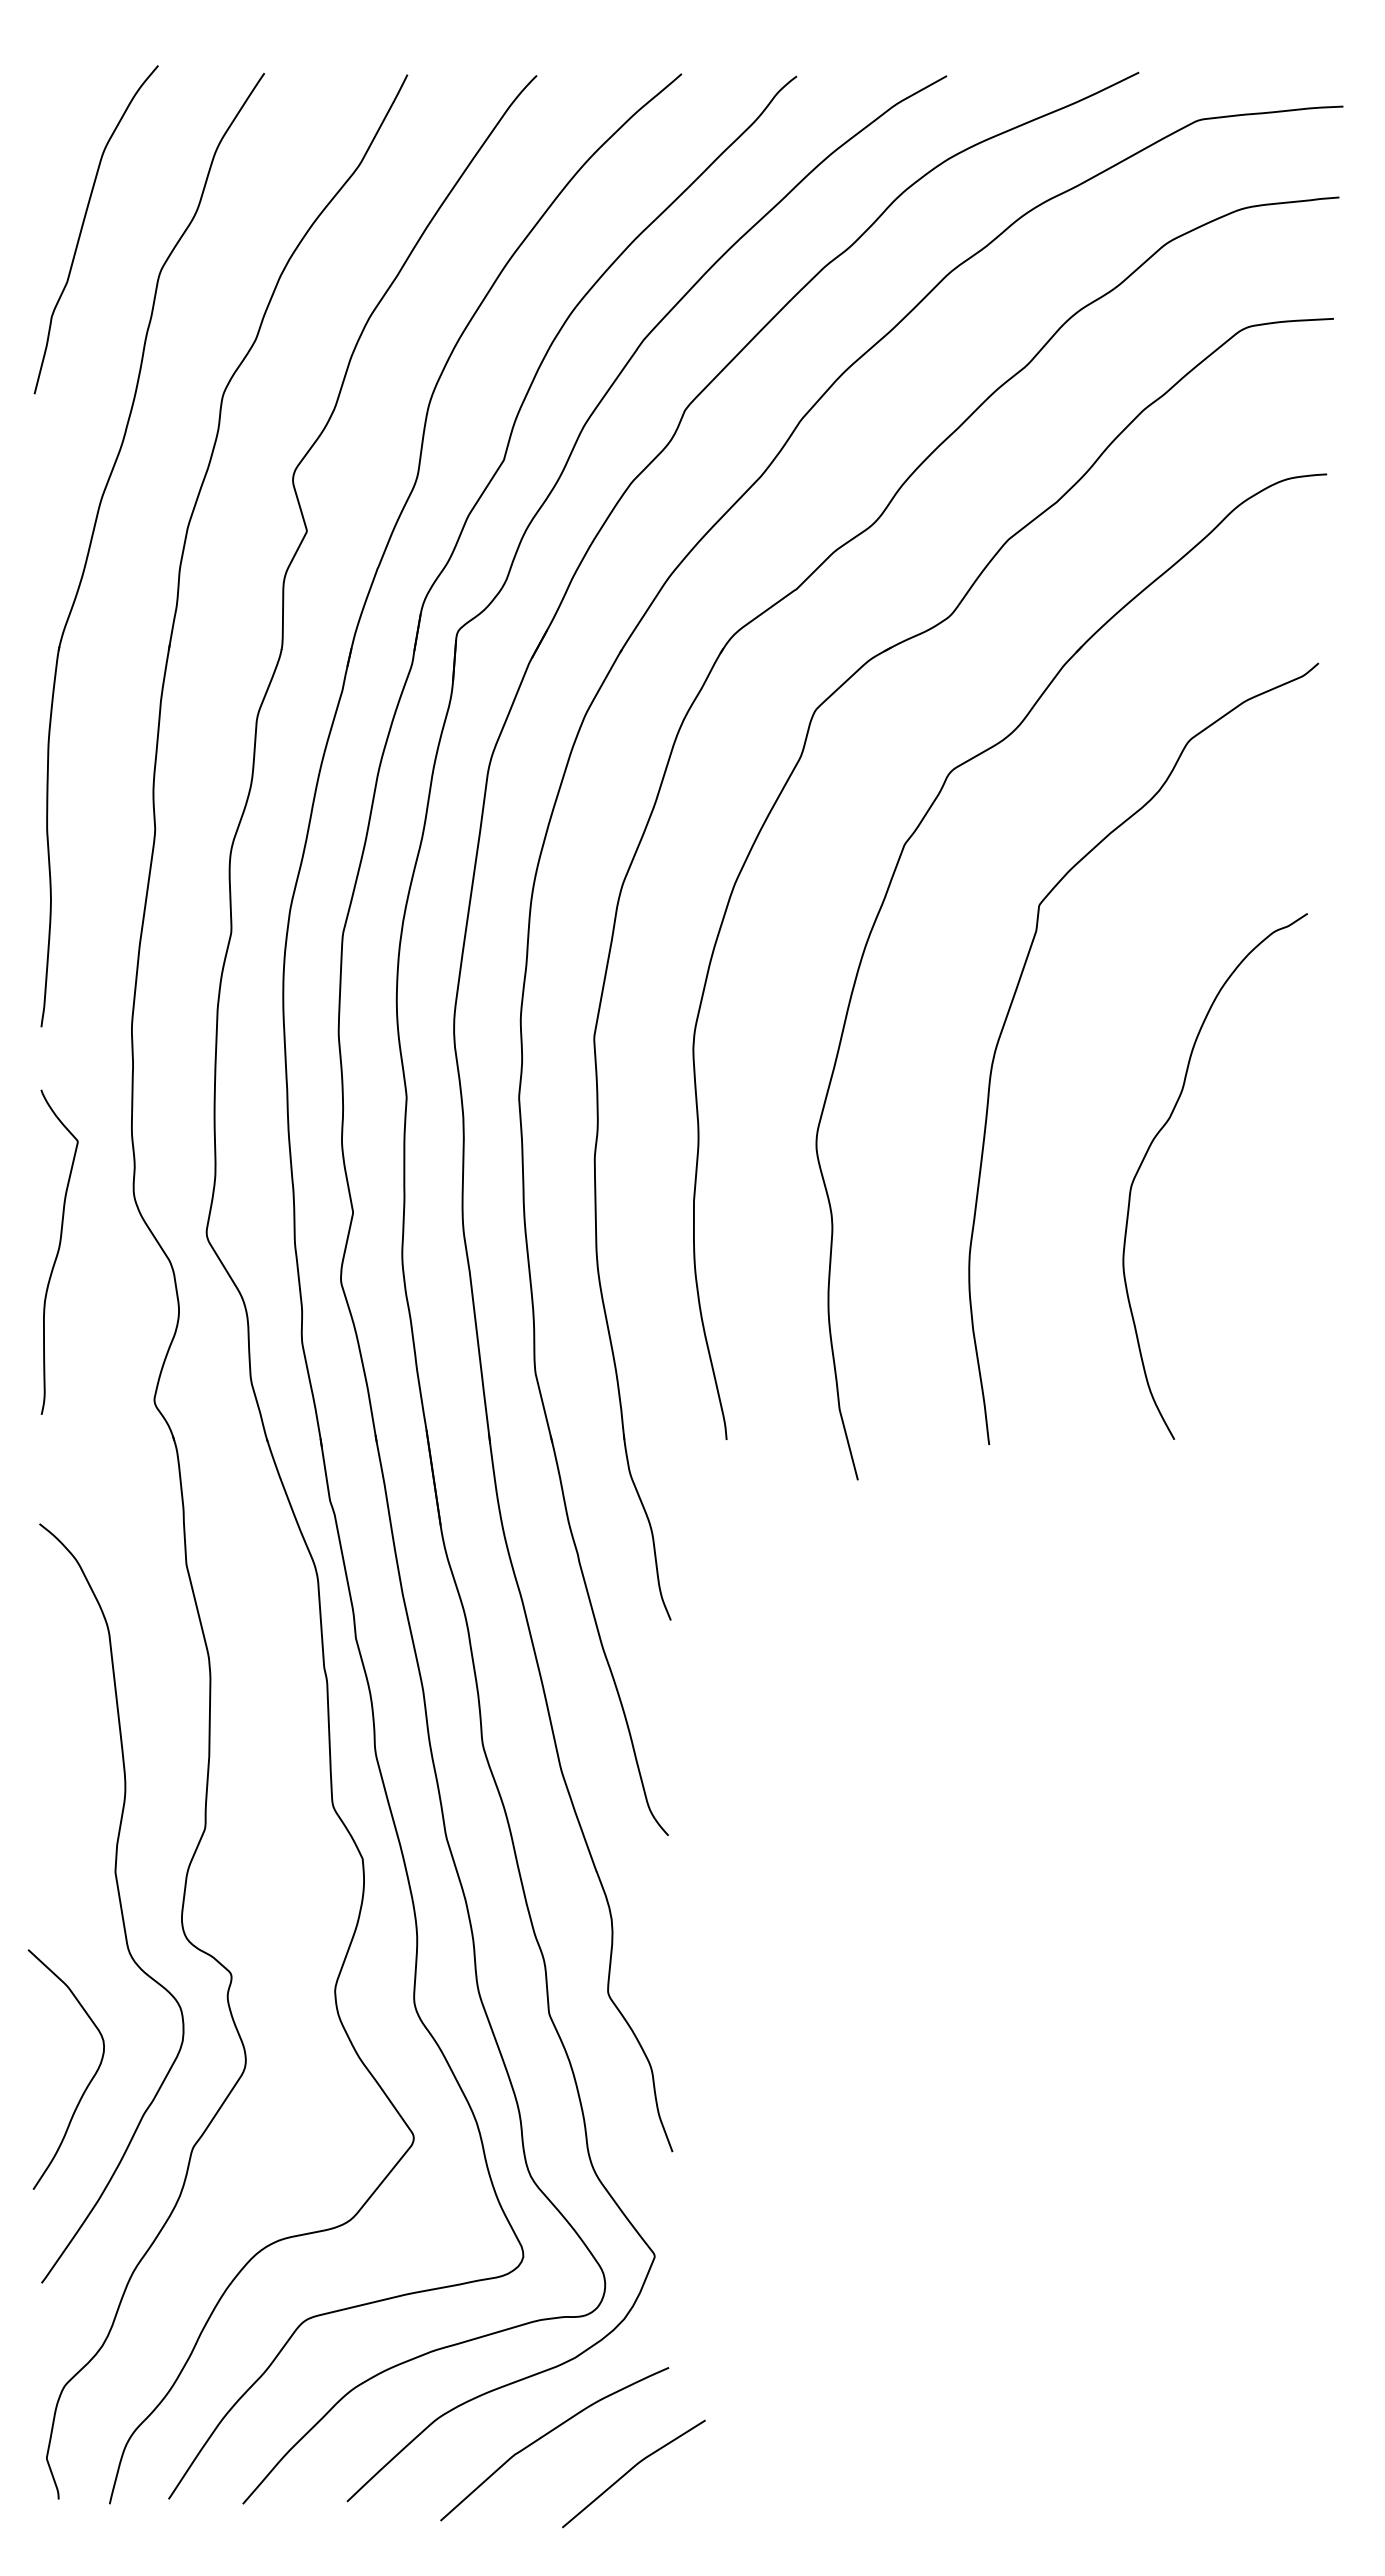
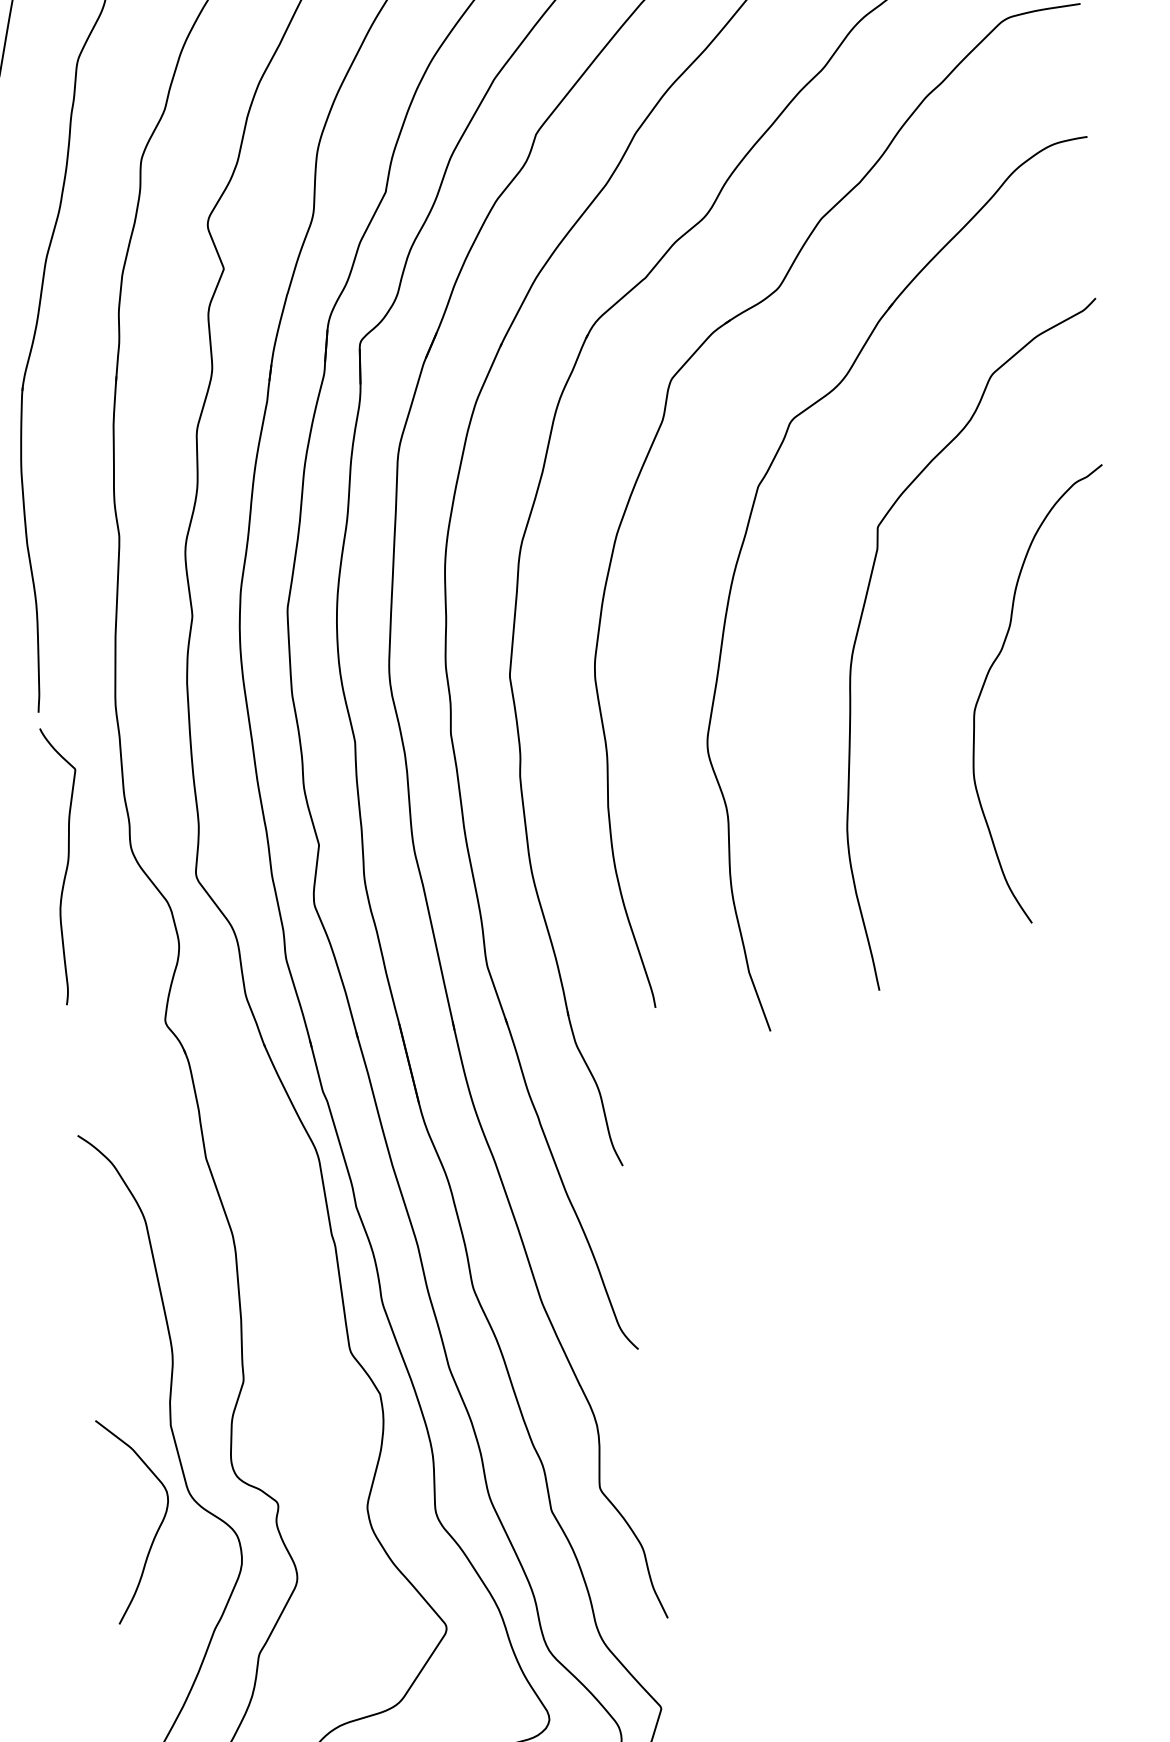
curve: (1156, 1137) -> (992, 667), moved
curve: (59, 1251) -> (68, 864), moved
curve: (87, 2084) -> (156, 1530), moved

